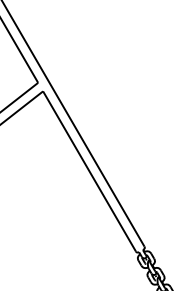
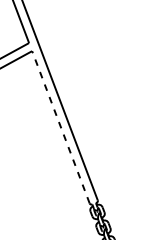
line: (89, 171) -> (60, 127), solid -> dashed

